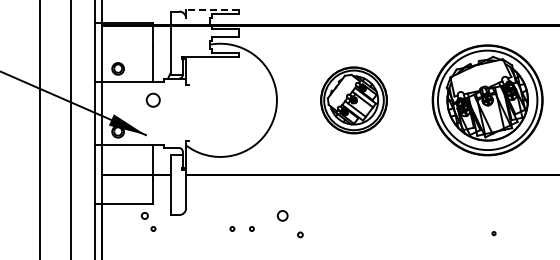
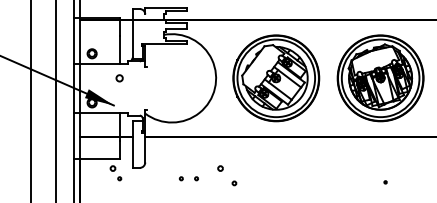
line: (212, 9) -> (165, 7), dashed -> solid
circle: (153, 100) -> (119, 78), size x0.62
part: (353, 100) -> (275, 78), size x1.67
circle: (282, 215) -> (220, 168), size x0.62

